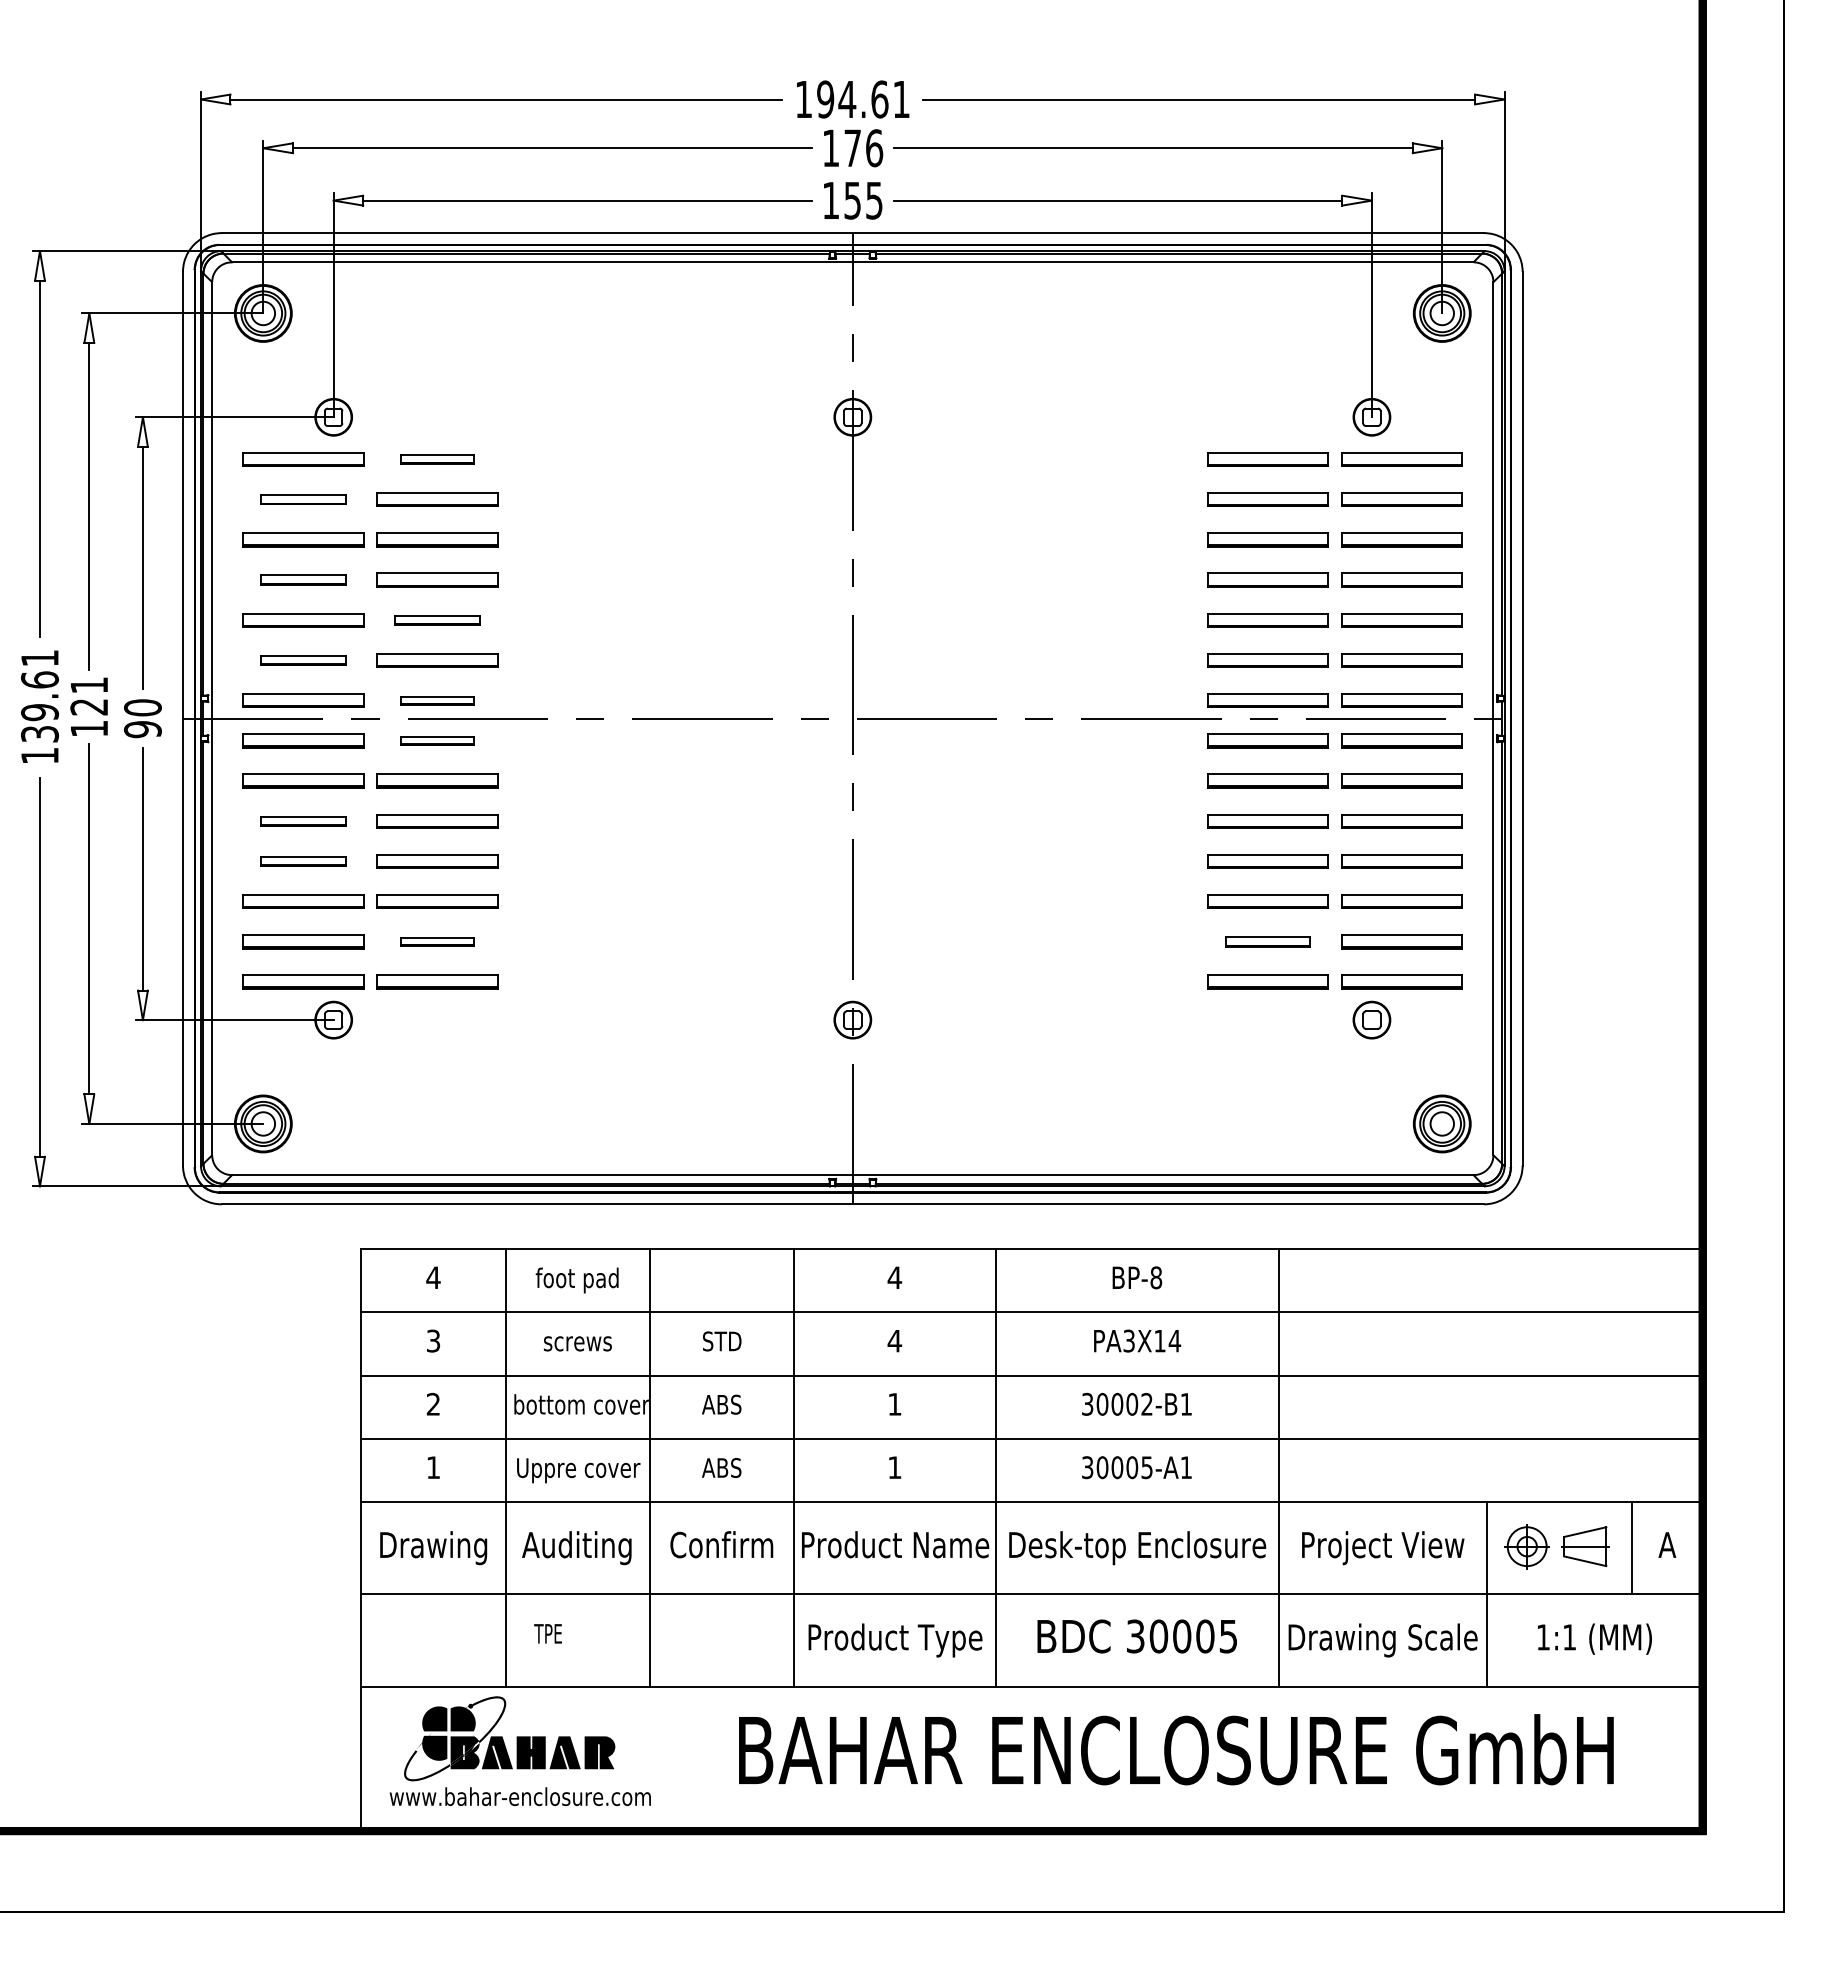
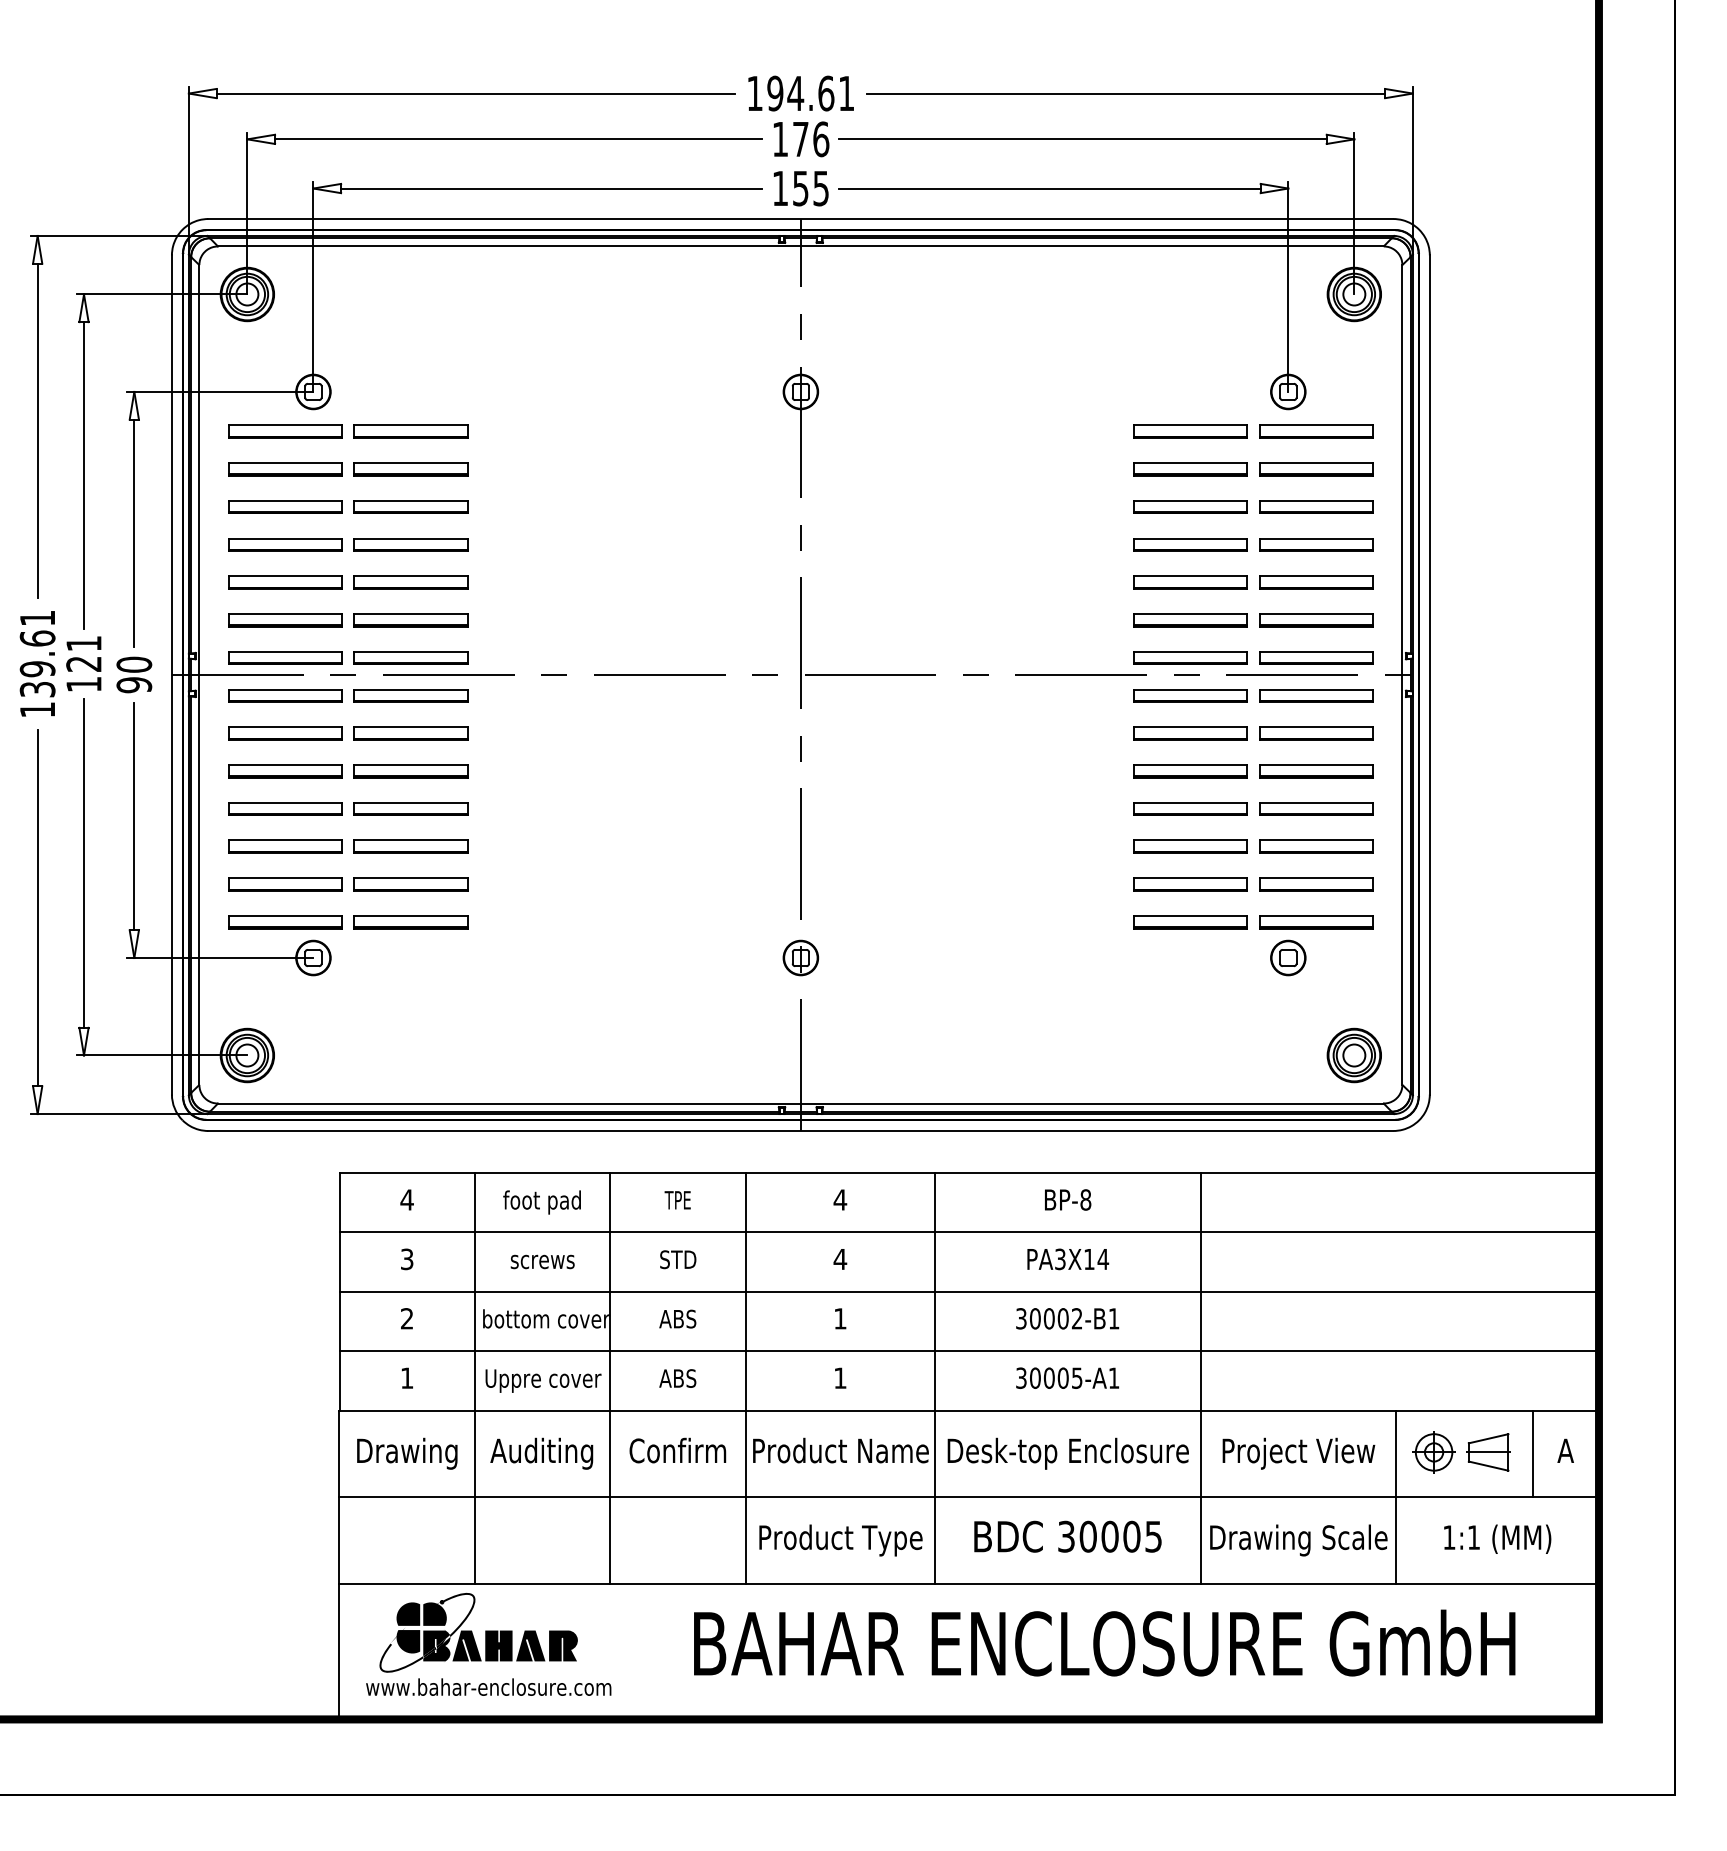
part: (437, 459) -> (410, 431), size x1.67
part: (303, 499) -> (285, 469), size x1.43
part: (303, 579) -> (285, 544), size x1.43
part: (437, 620) -> (410, 582), size x1.43
part: (303, 660) -> (285, 620), size x1.43
part: (437, 700) -> (410, 657), size x1.67
part: (437, 740) -> (410, 695), size x1.67
part: (303, 821) -> (285, 771), size x1.43
part: (303, 860) -> (285, 808), size x1.43
part: (437, 941) -> (410, 884), size x1.67
part: (1267, 941) -> (1190, 884), size x1.43
text: (547, 1634) -> (677, 1200), moved

